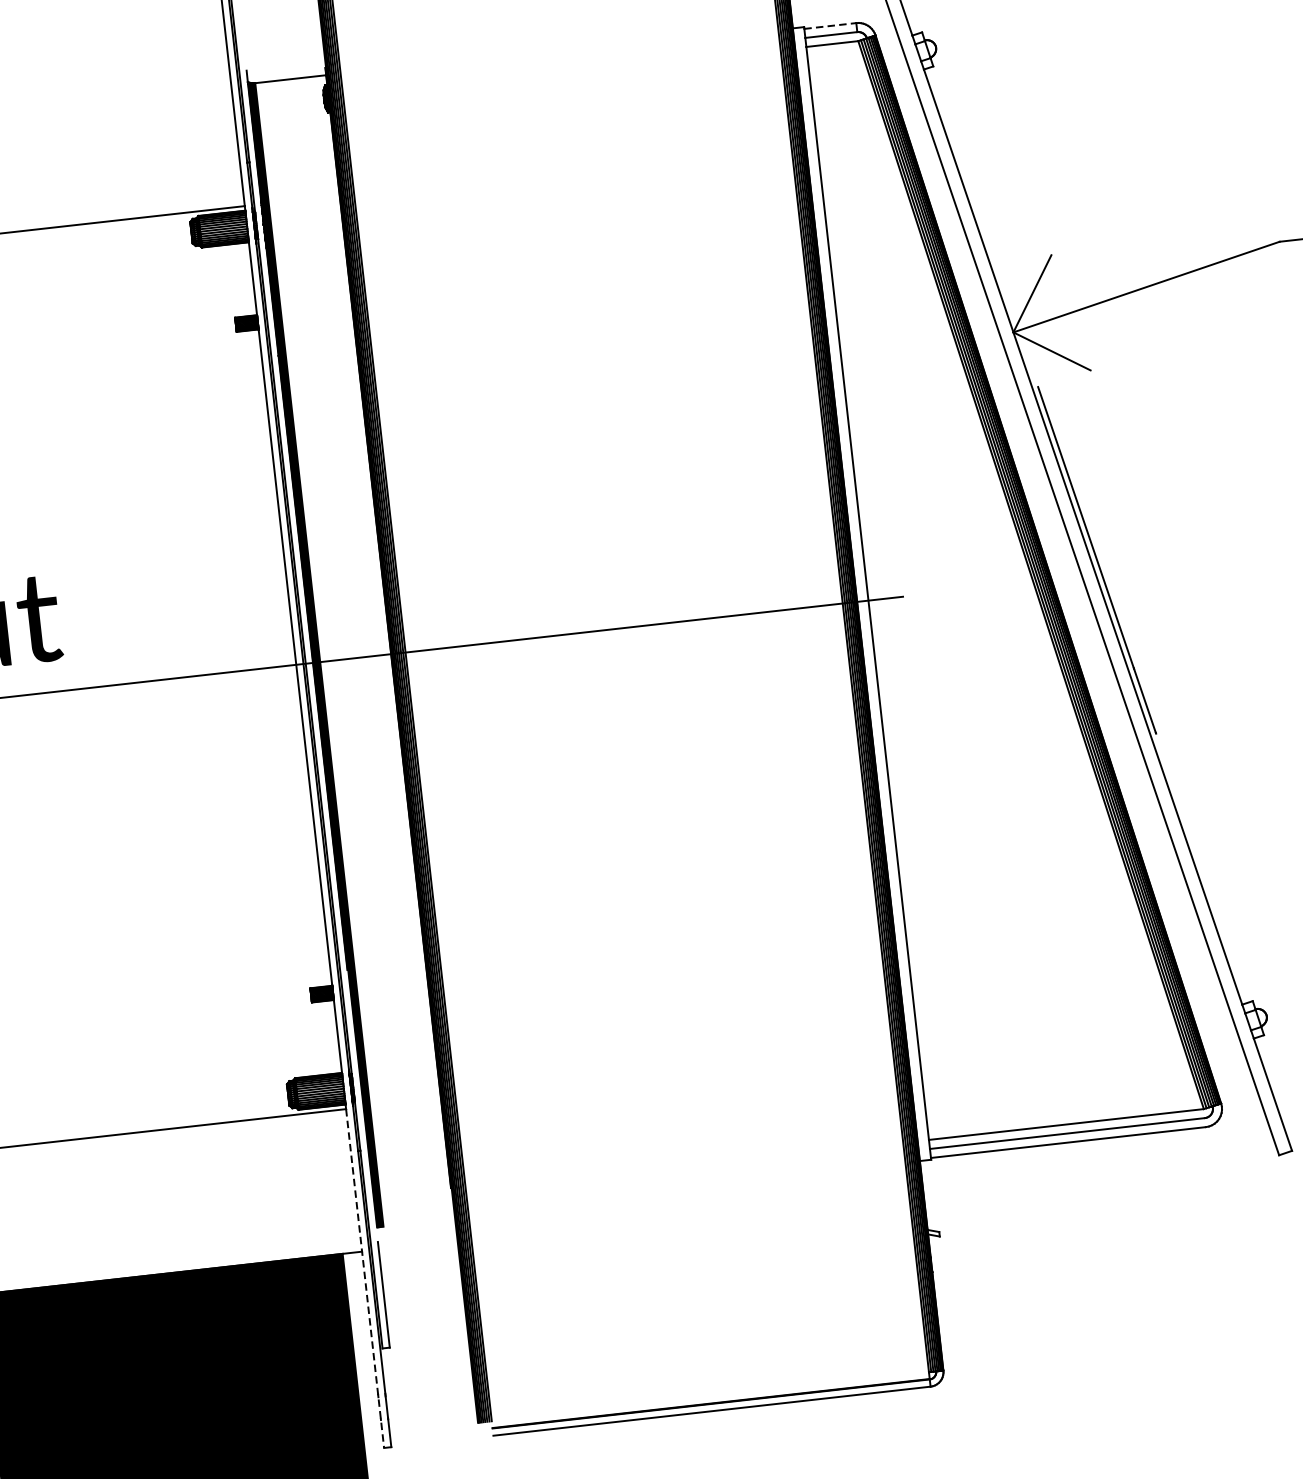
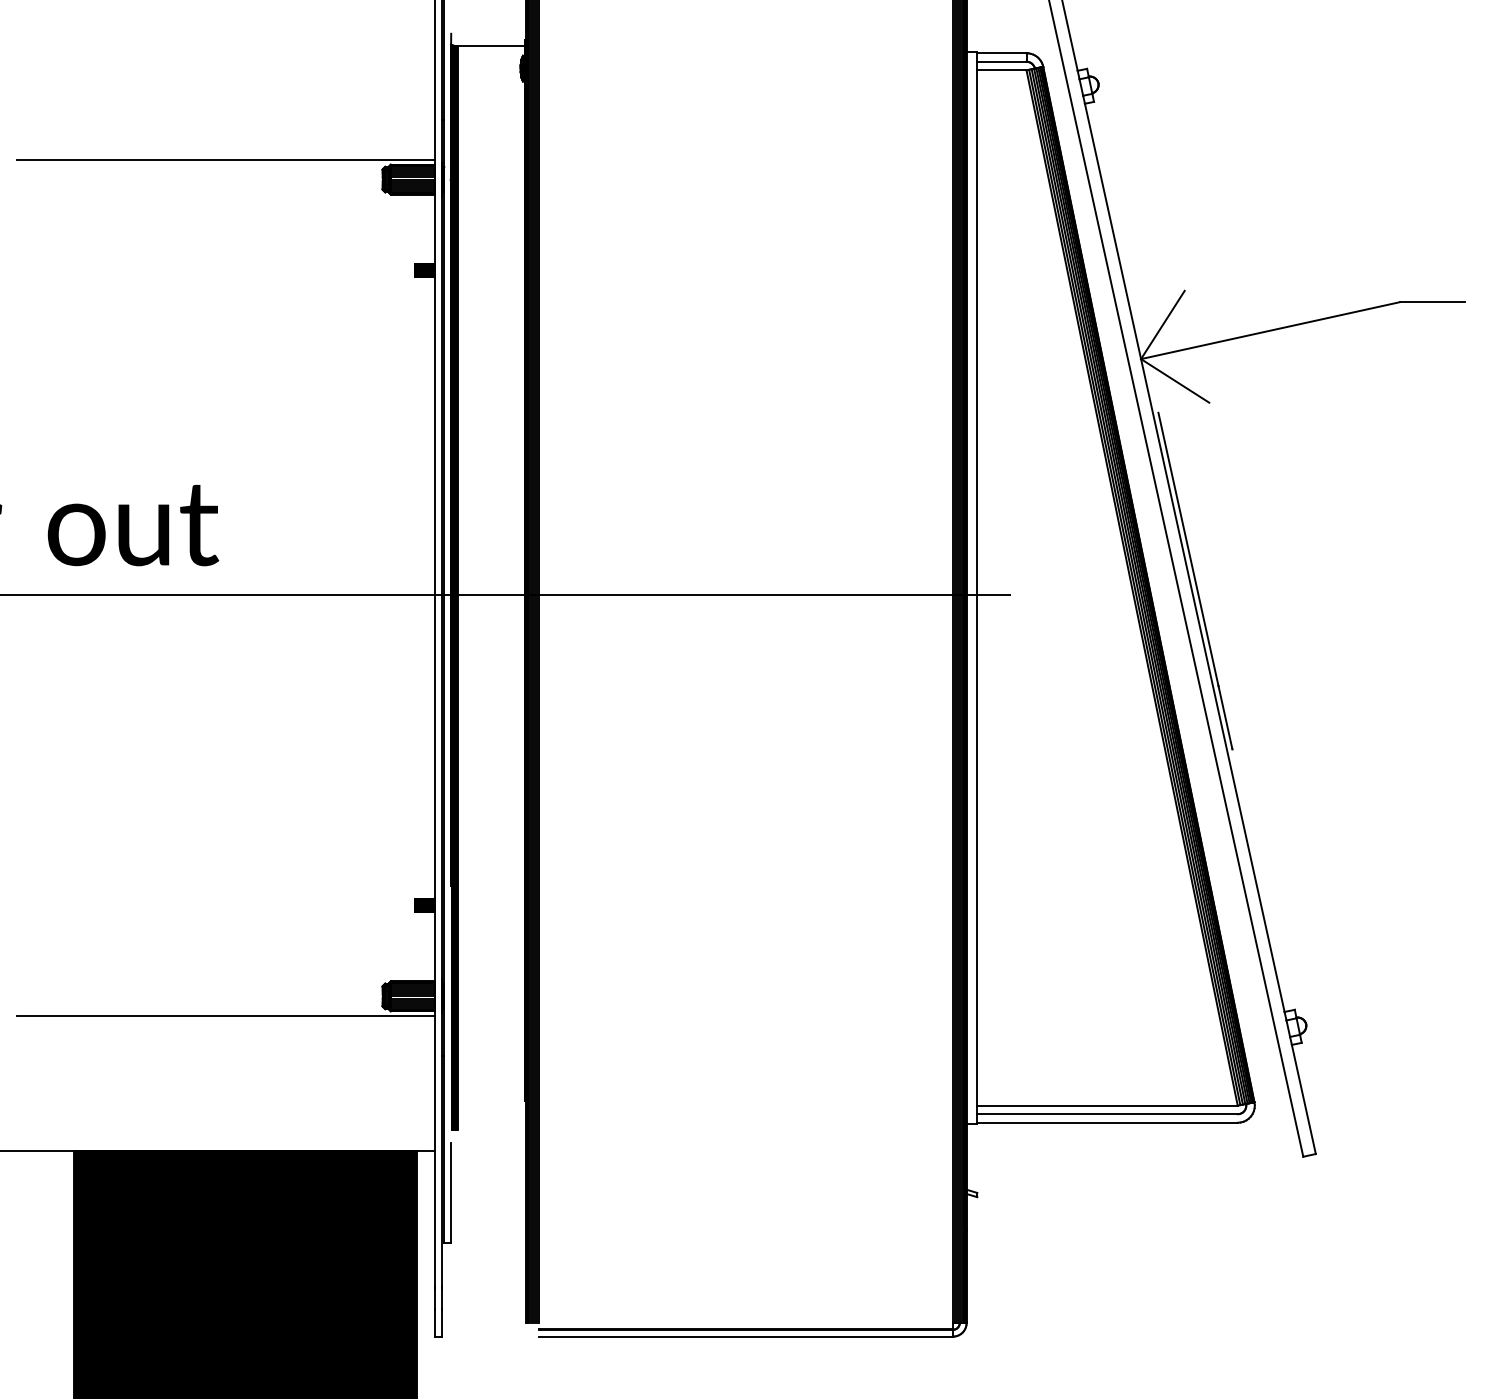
line: (829, 26) -> (1001, 53), dashed -> solid
line: (365, 1278) -> (435, 1176), dashed -> solid

